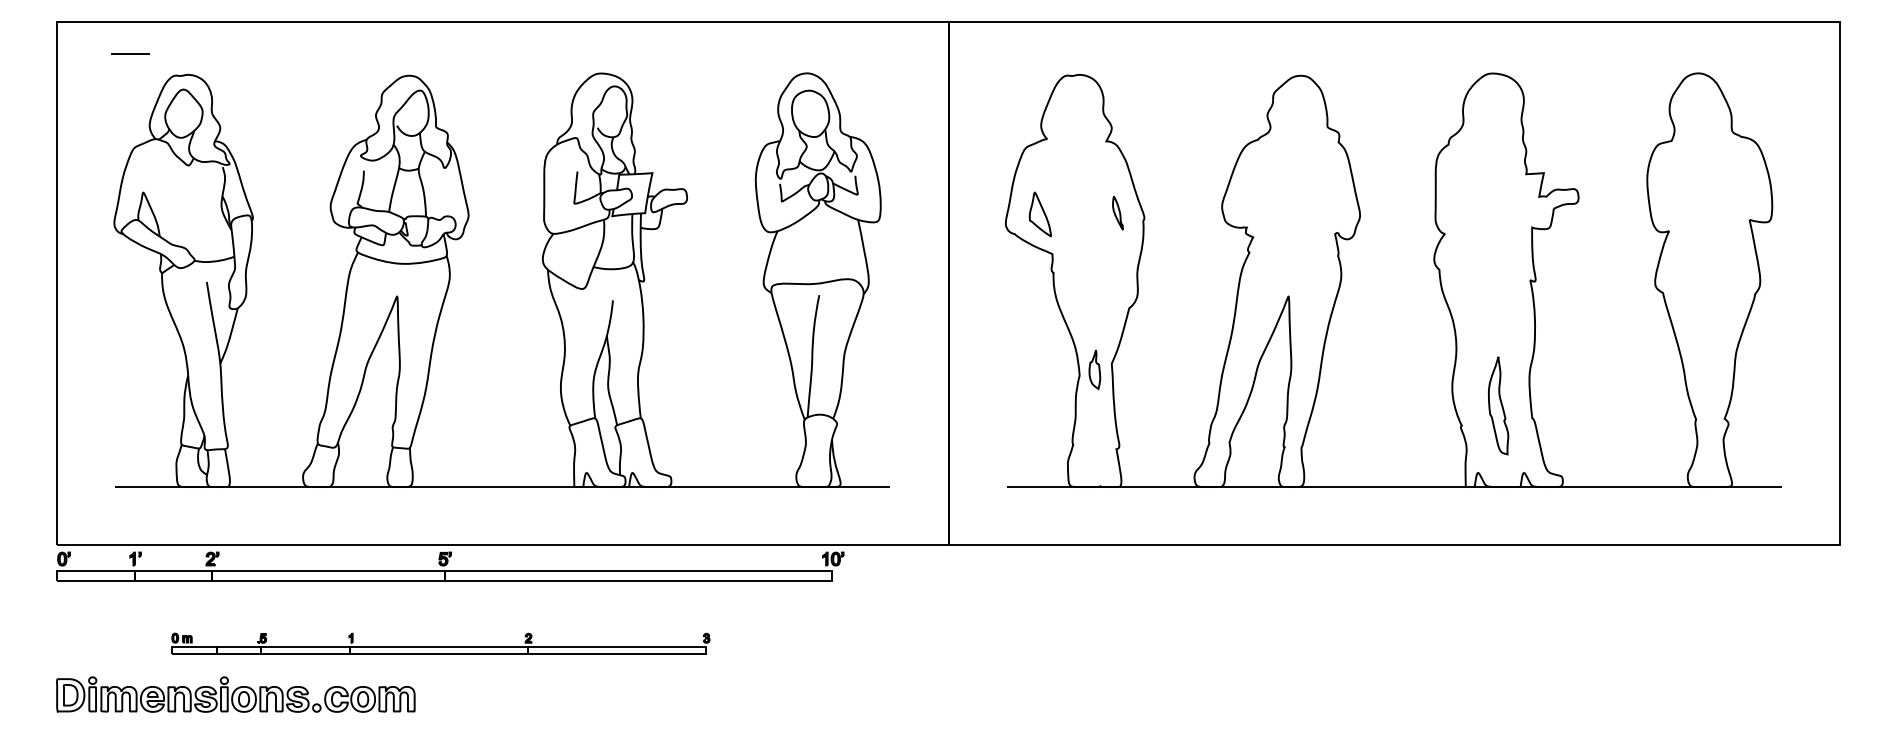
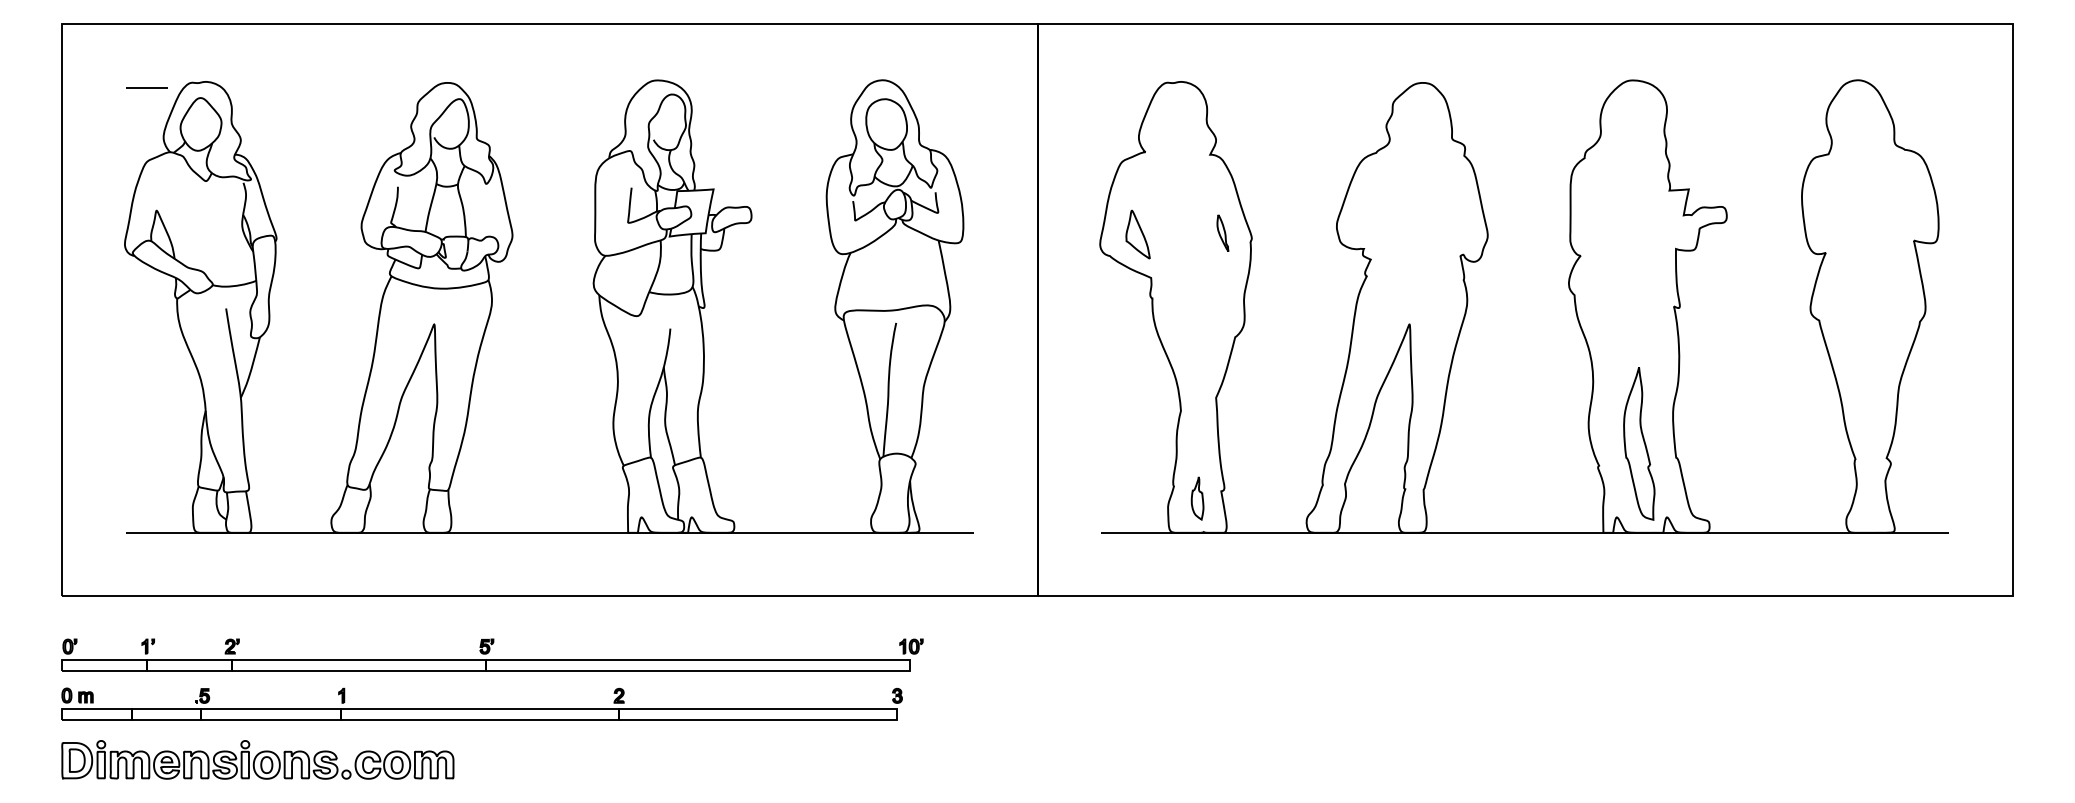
line: (130, 53) -> (146, 86), moved
part: (1094, 369) -> (1197, 498), moved
part: (1498, 405) -> (1639, 443), size x1.43
part: (450, 566) -> (492, 654), moved
part: (440, 643) -> (481, 703), size x1.43

